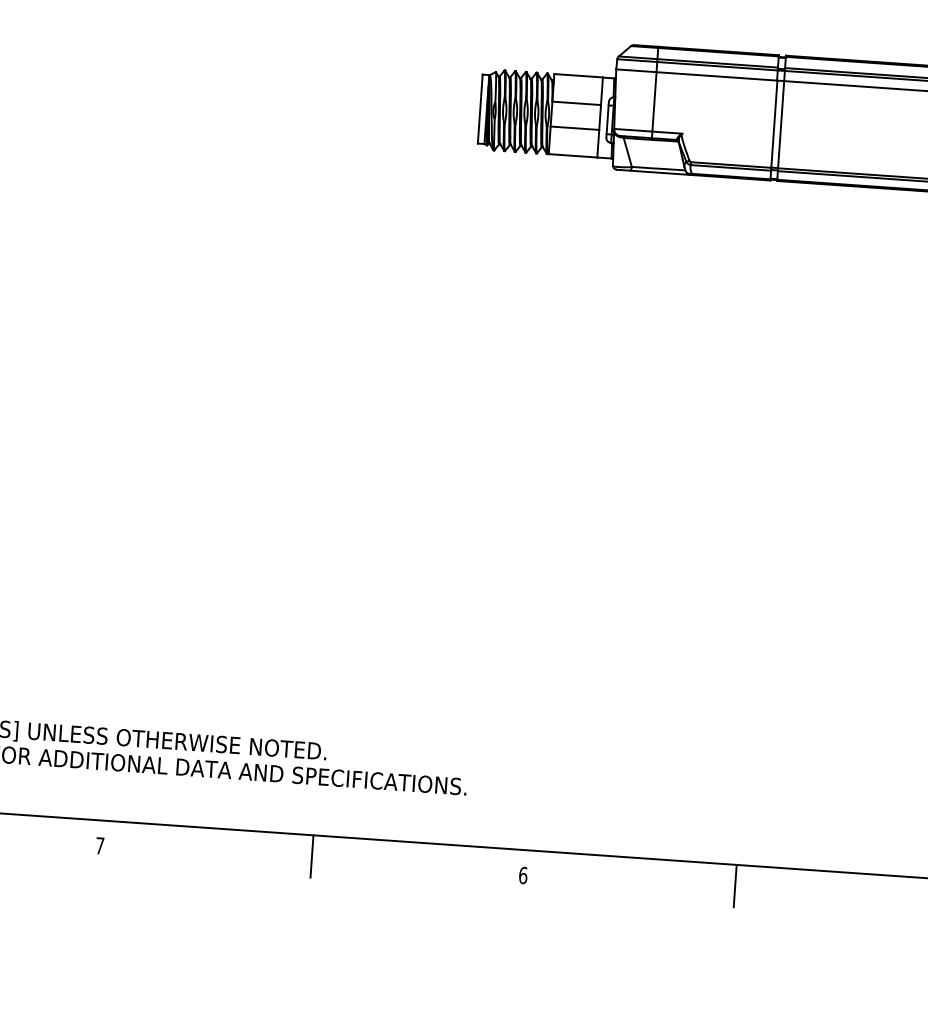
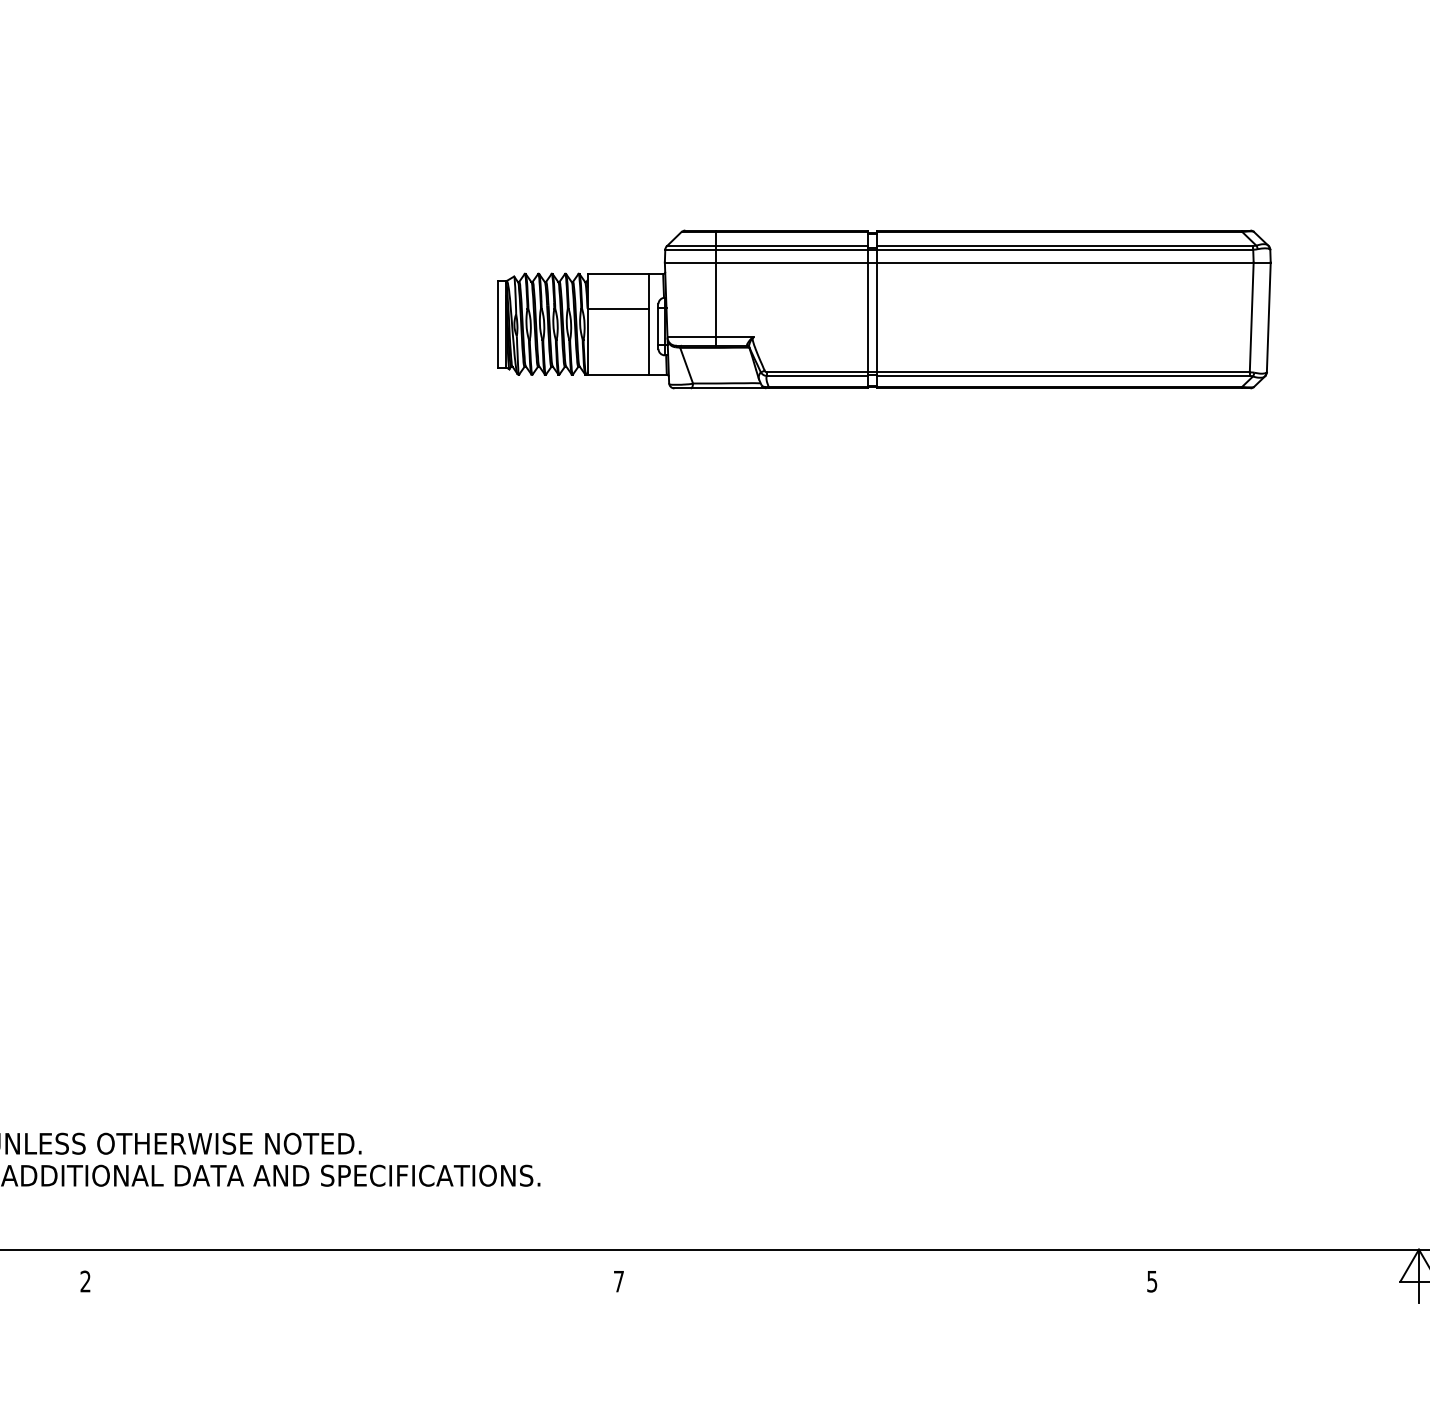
line: (574, 127) -> (617, 339), removed
text: (99, 845) -> (85, 1281), 7 -> 2
line: (312, 855) -> (352, 1275), removed
text: (522, 875) -> (618, 1281), 6 -> 7
line: (735, 885) -> (885, 1275), removed

